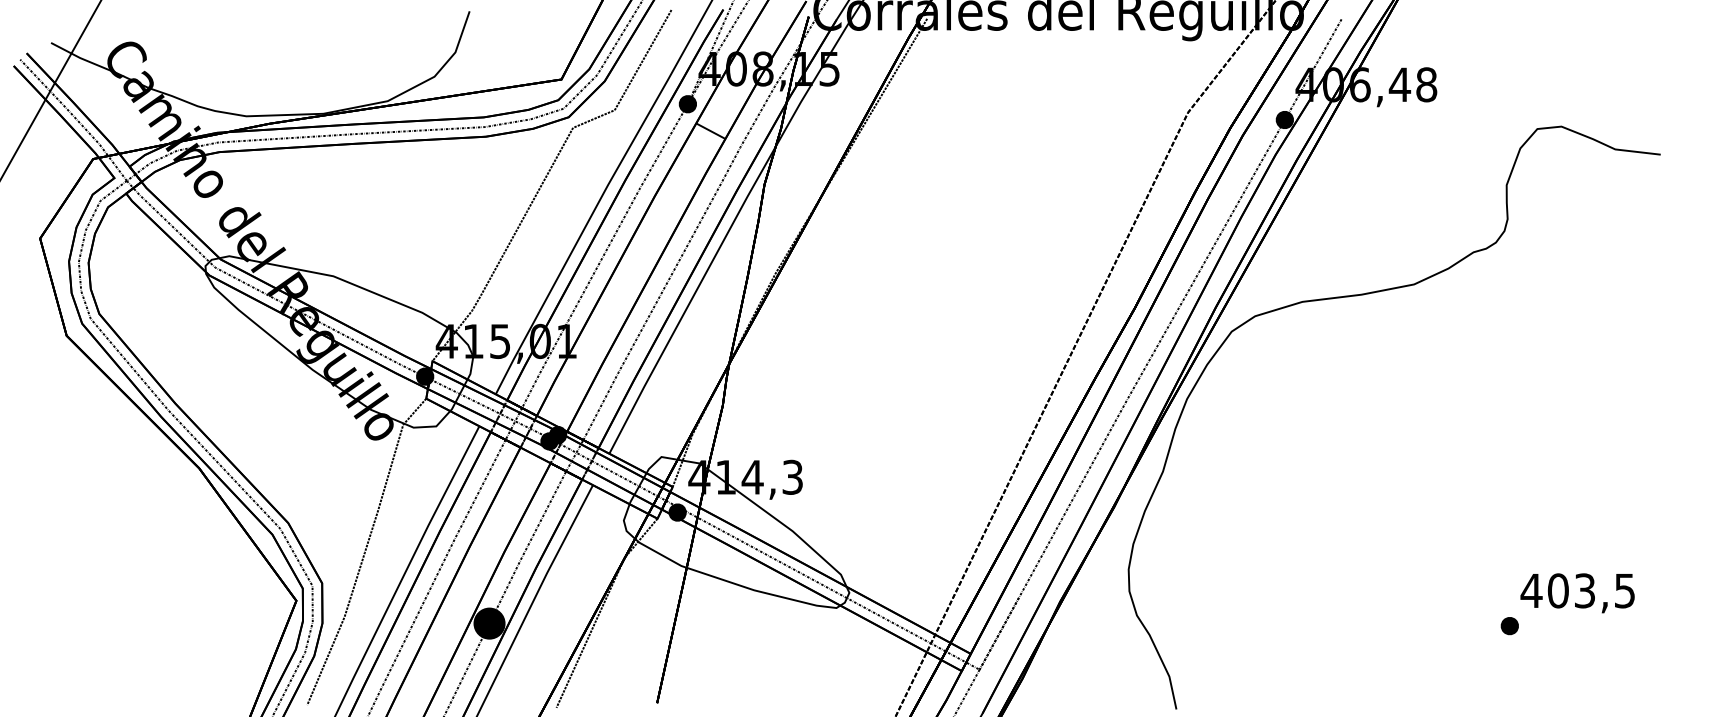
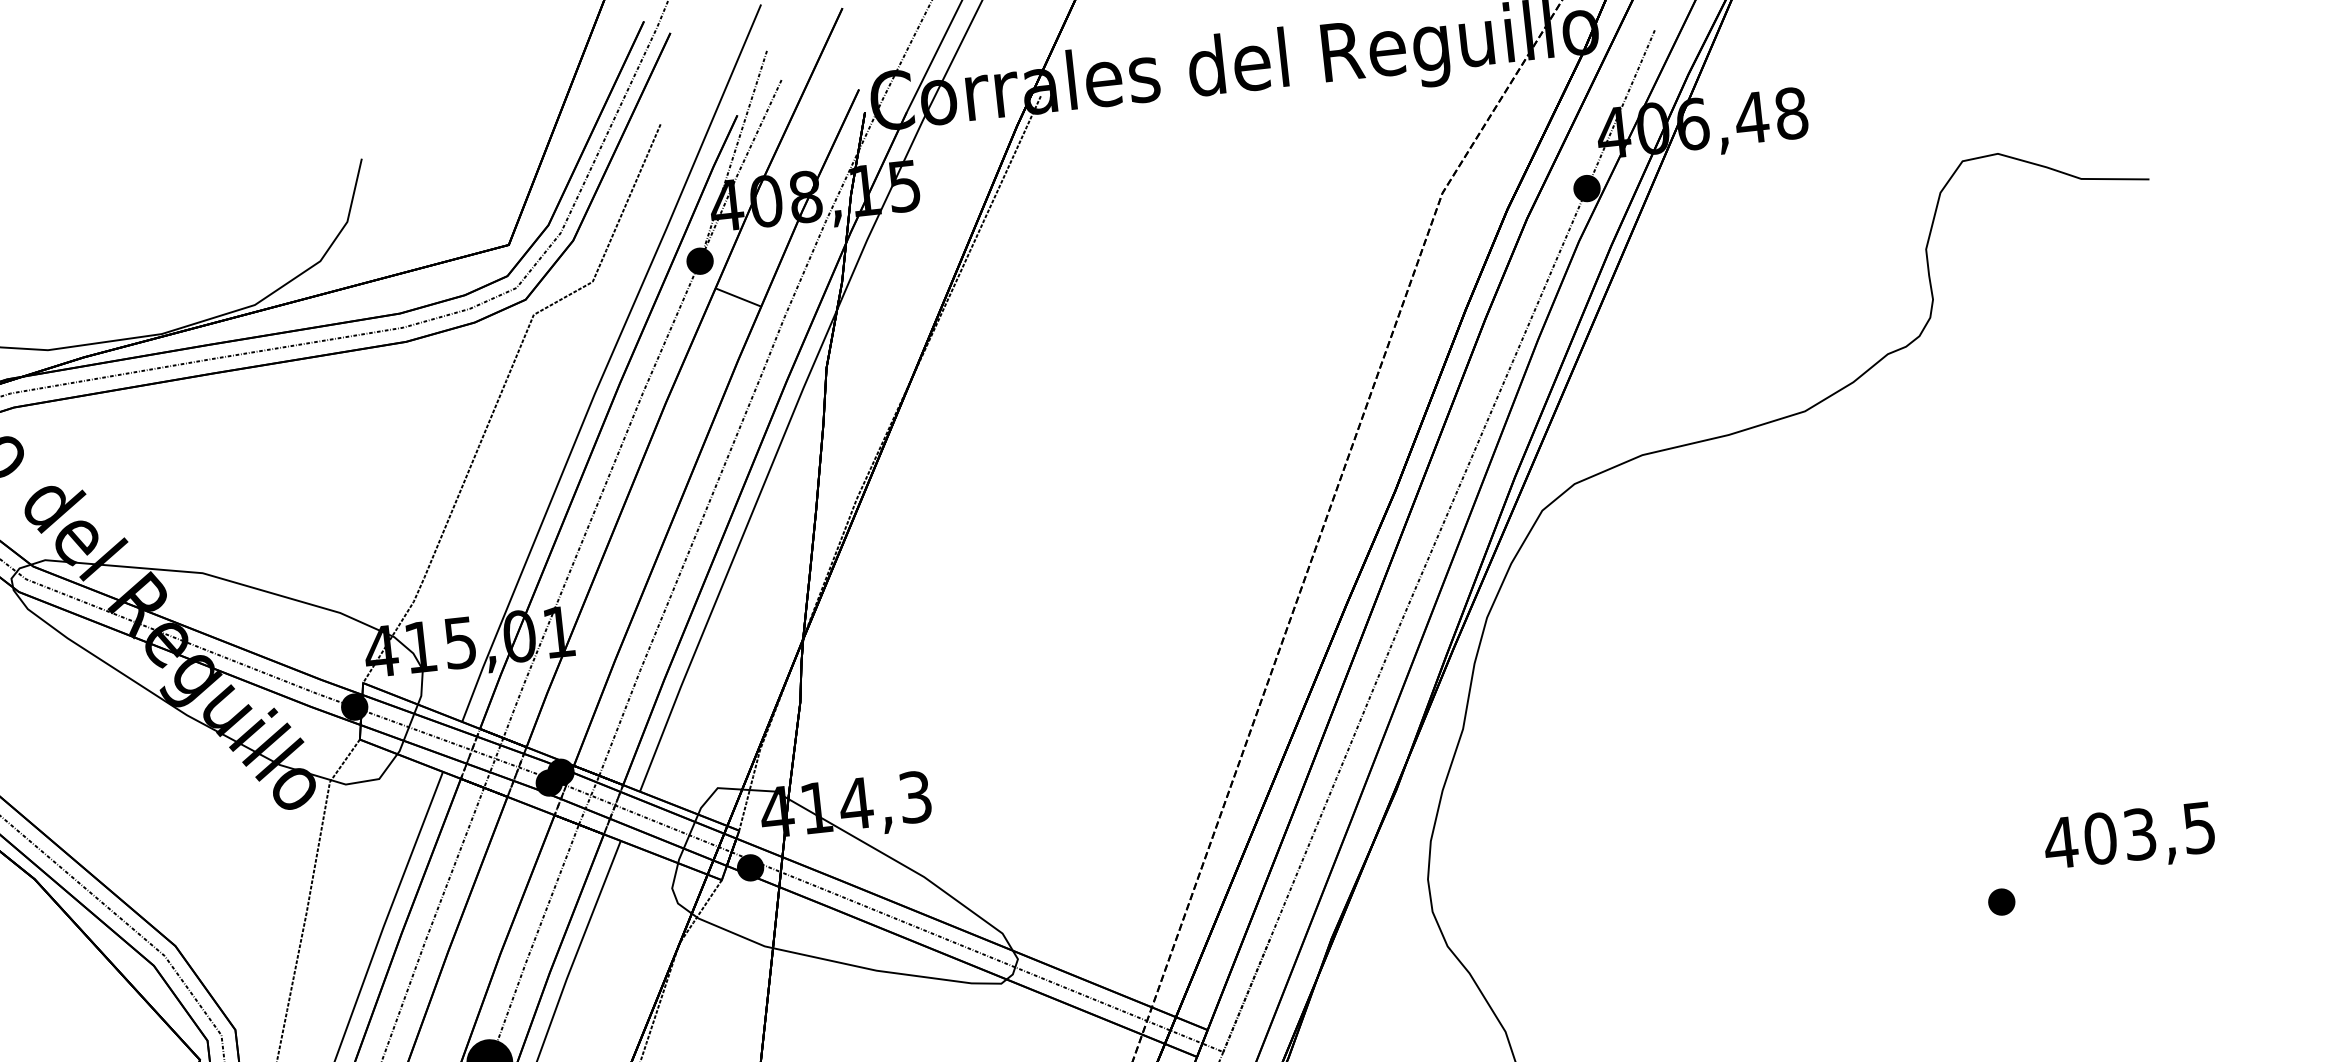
text: (1577, 593) -> (2129, 839), moved

